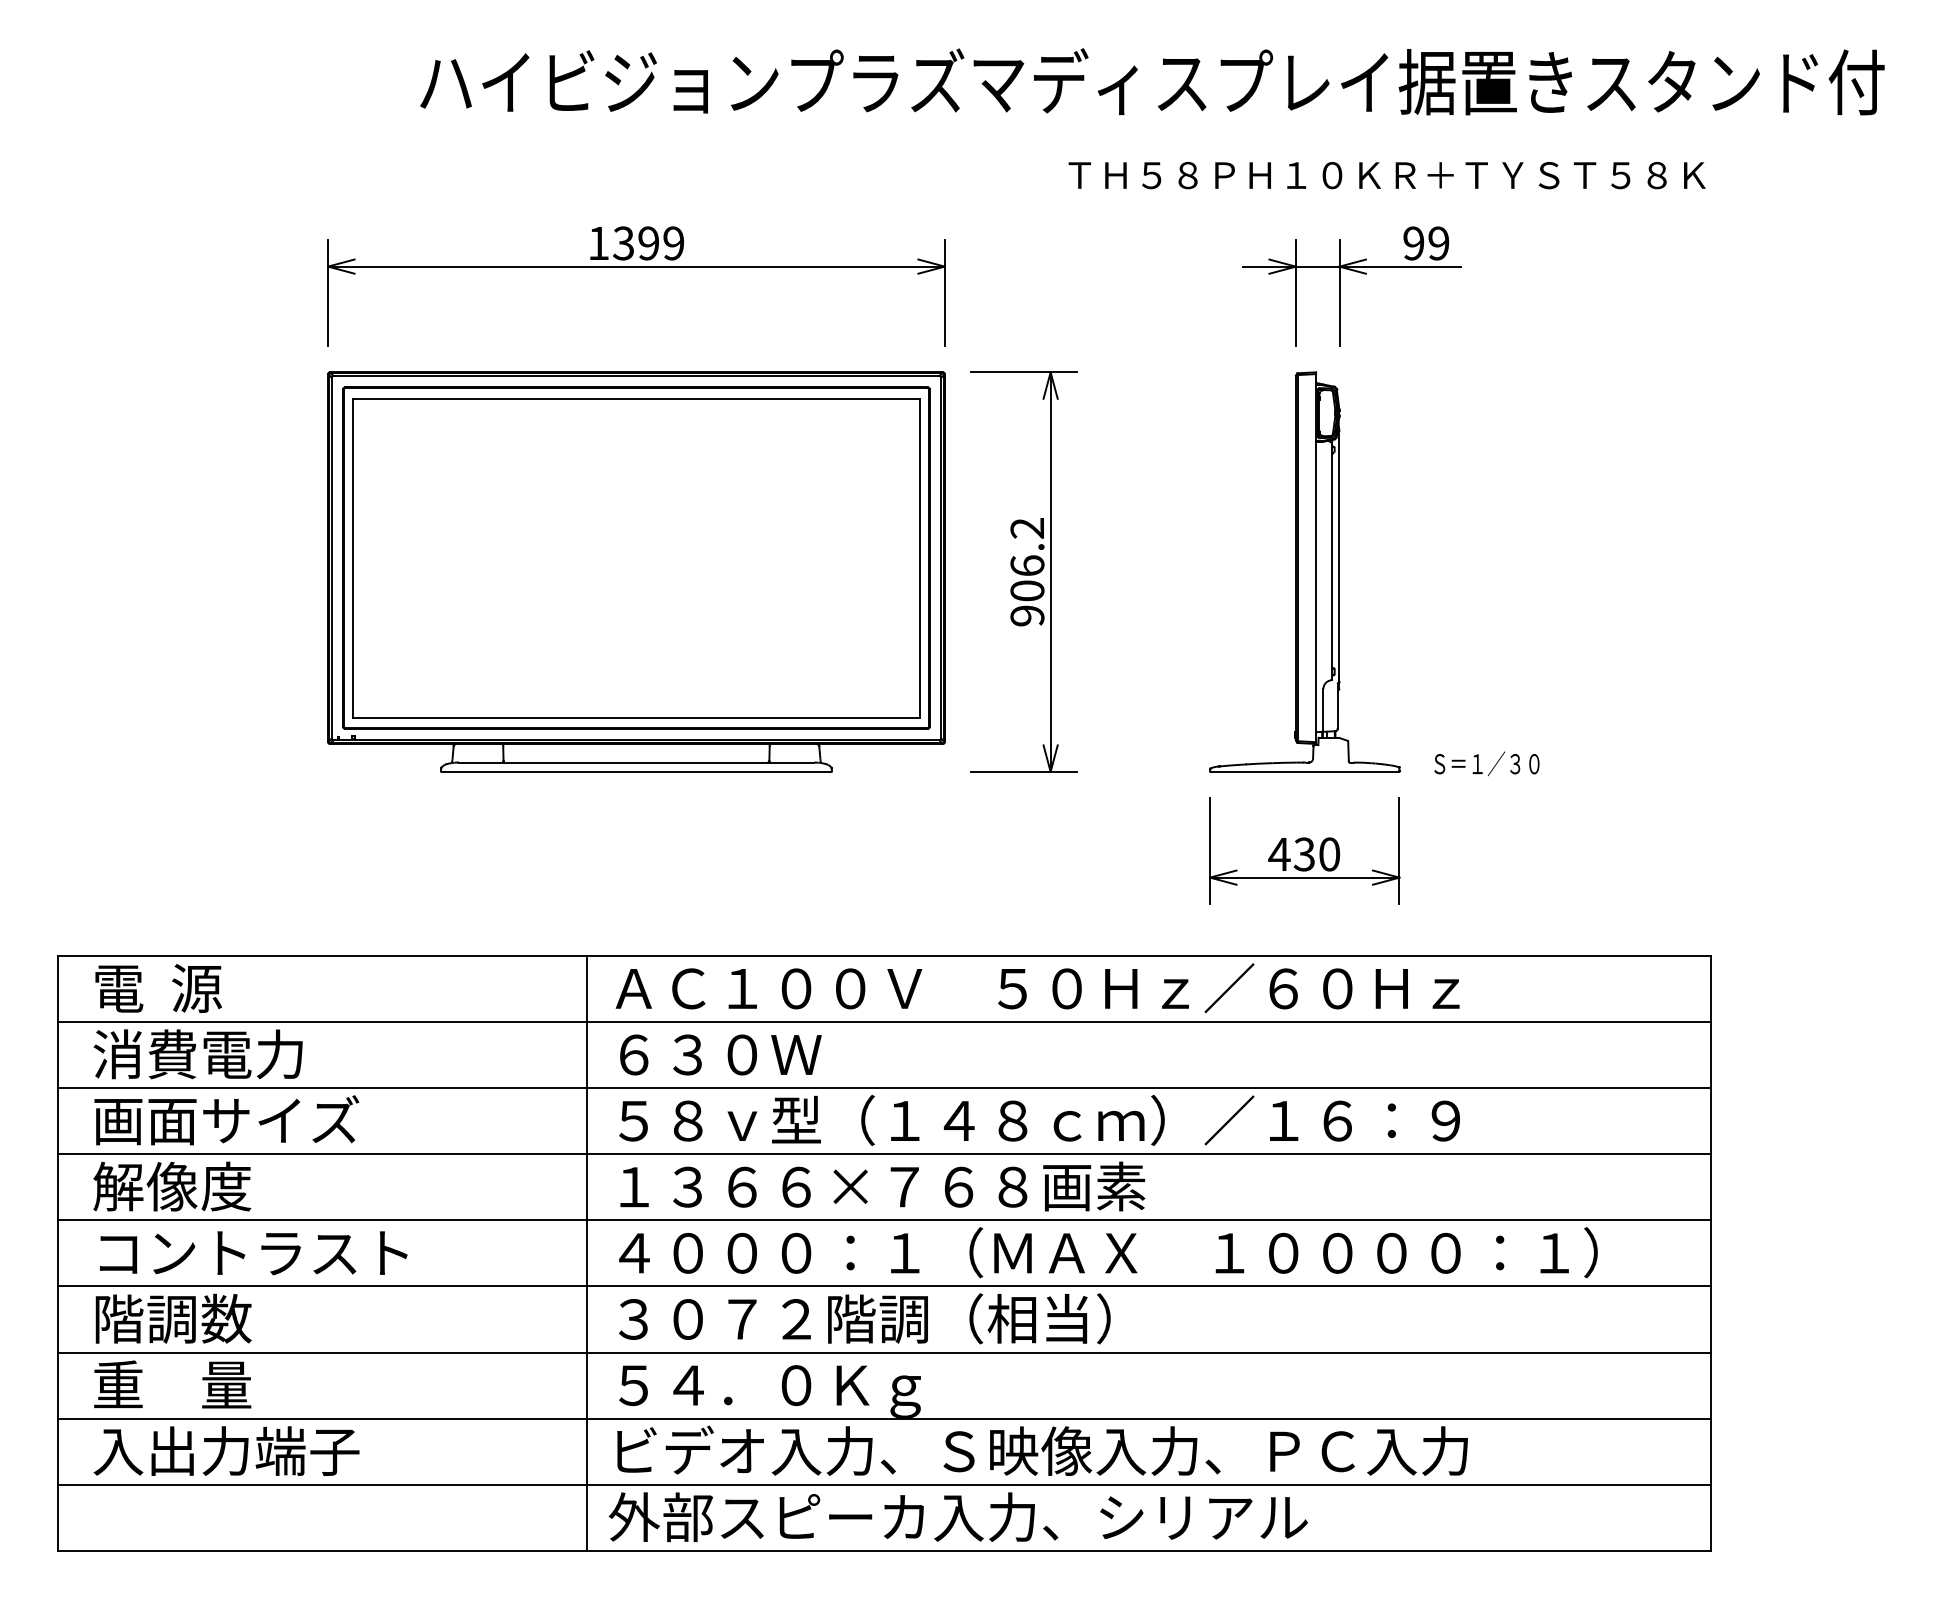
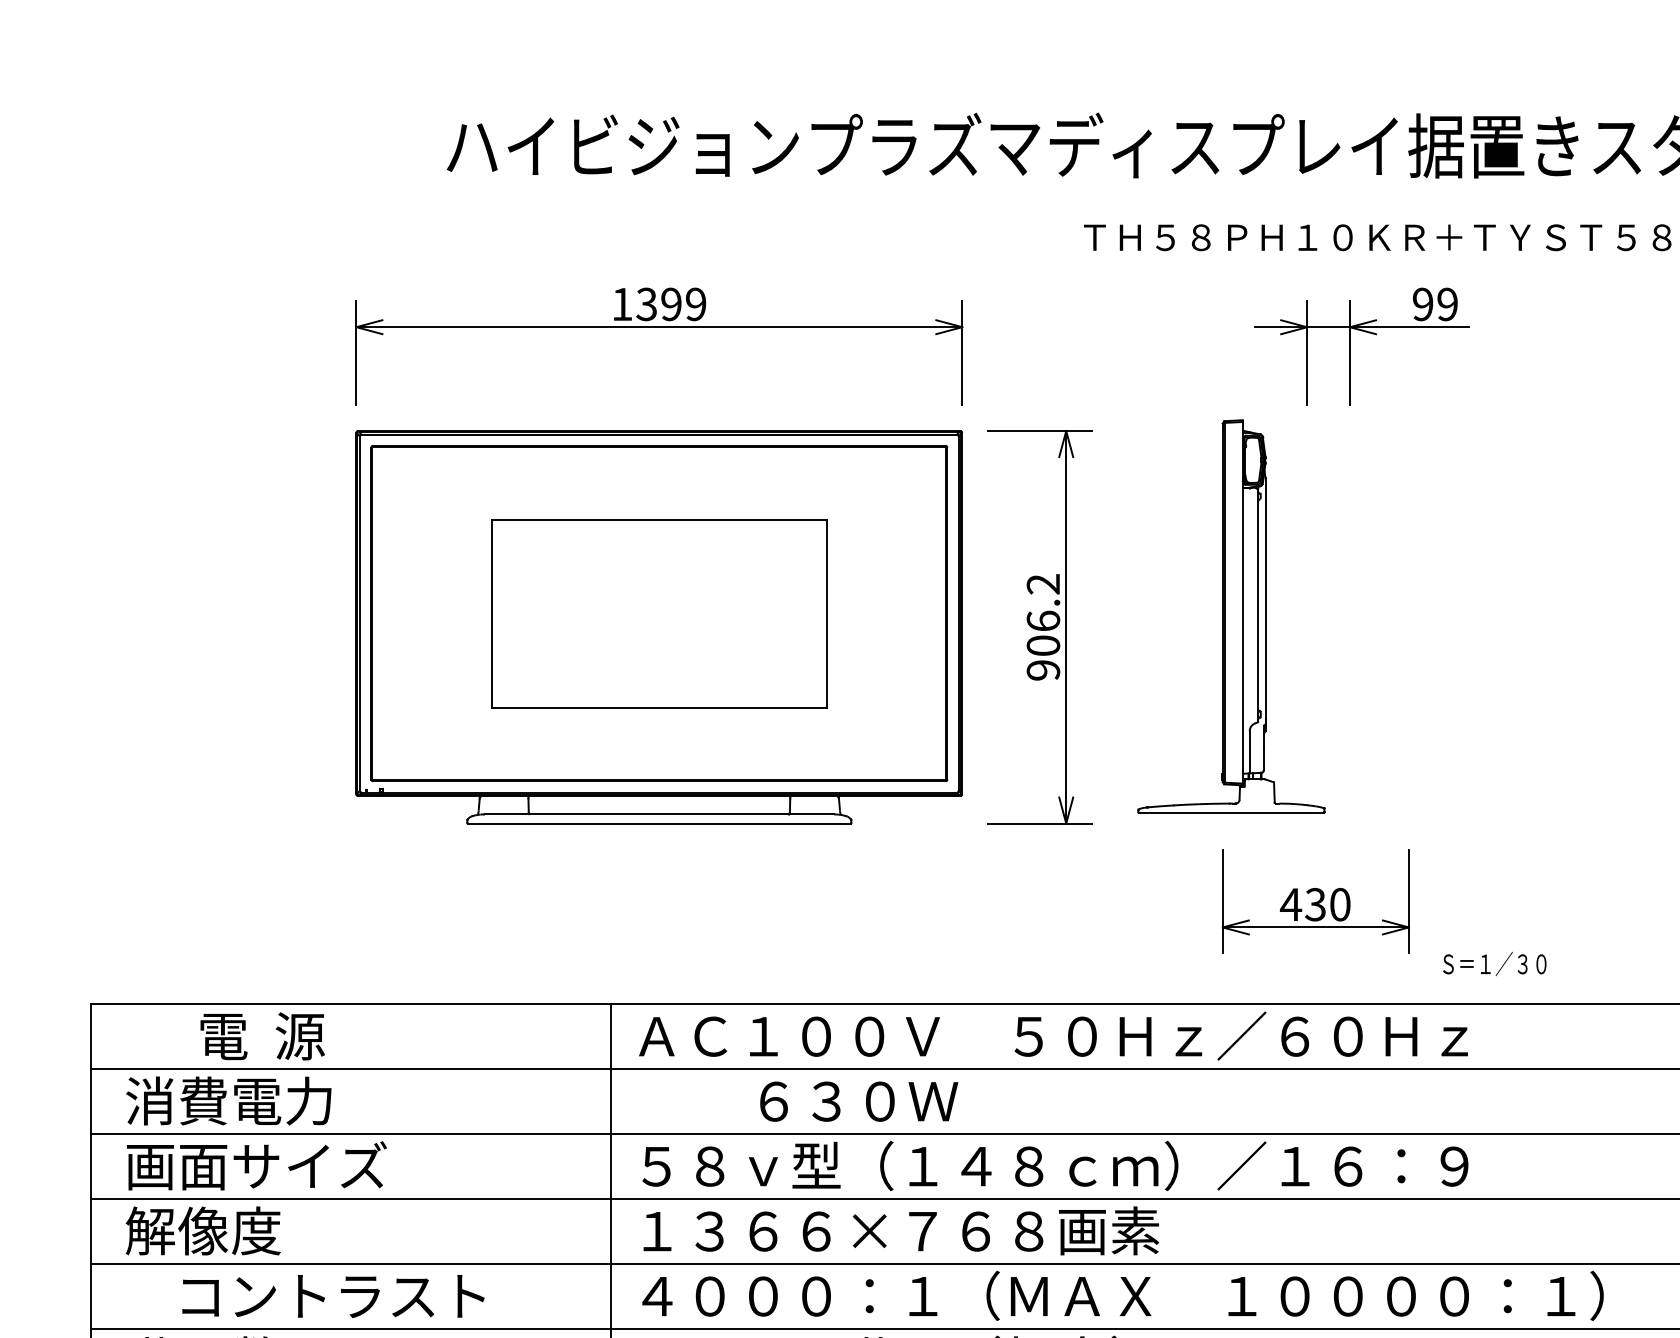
part: (636, 558) -> (659, 613), size x0.6
part: (1304, 571) -> (1231, 615), moved
text: (1486, 763) -> (1494, 963), moved
text: (158, 988) -> (262, 1036), moved
text: (720, 1054) -> (858, 1101), moved
text: (253, 1253) -> (333, 1296), moved

